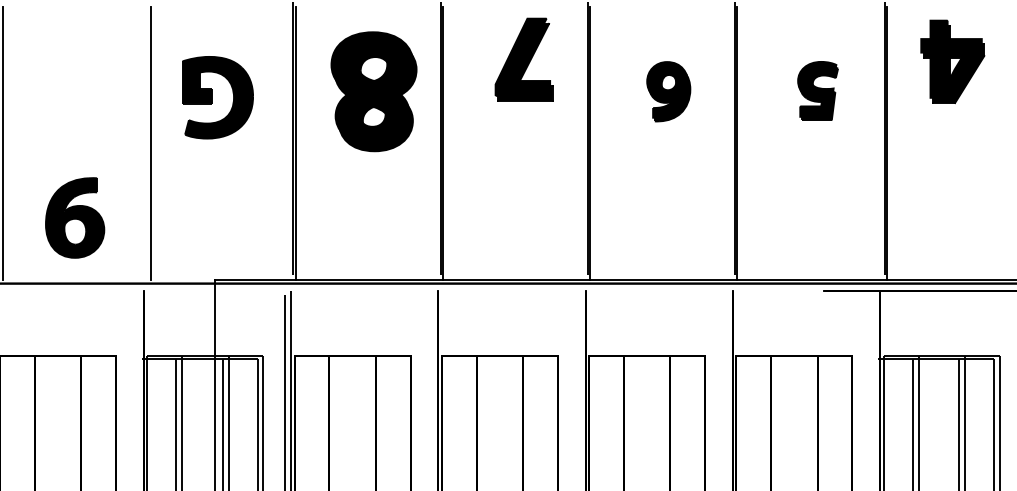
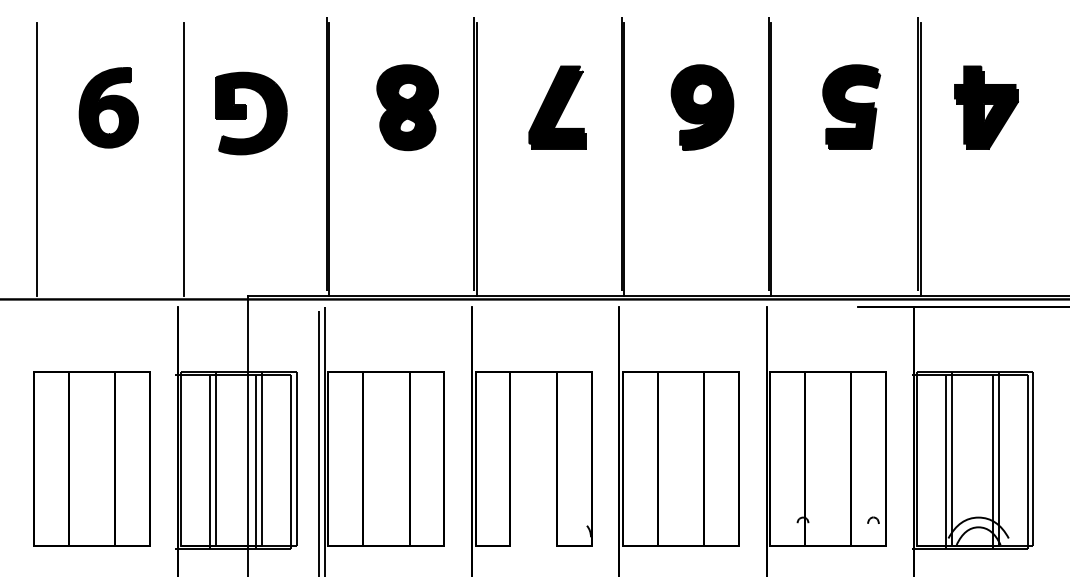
part: (523, 59) -> (557, 107), moved
part: (952, 61) -> (986, 107), moved
part: (817, 90) -> (851, 106), size x1.43
part: (373, 91) -> (407, 107), size x0.71
part: (668, 91) -> (702, 107), size x1.43
part: (74, 217) -> (108, 107), moved

